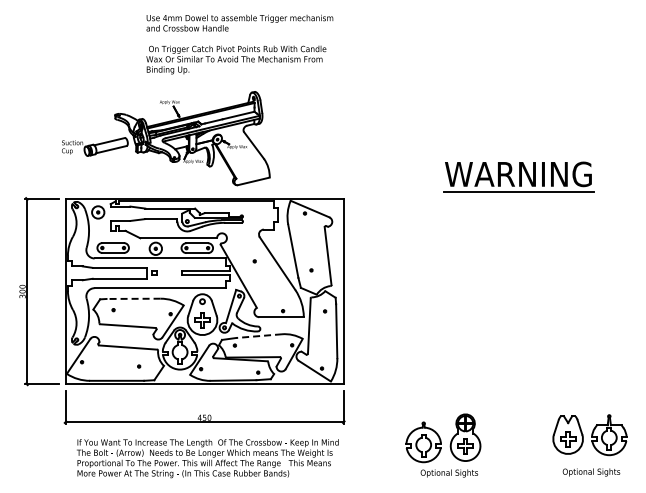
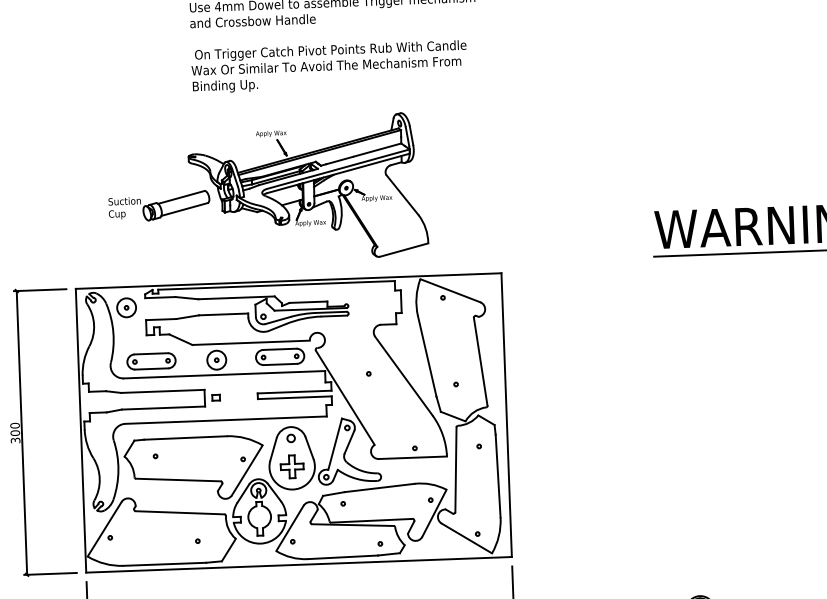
part: (166, 138) -> (268, 189), moved
line: (133, 298) -> (185, 437), dashed -> solid
line: (259, 336) -> (380, 488), dashed -> solid

